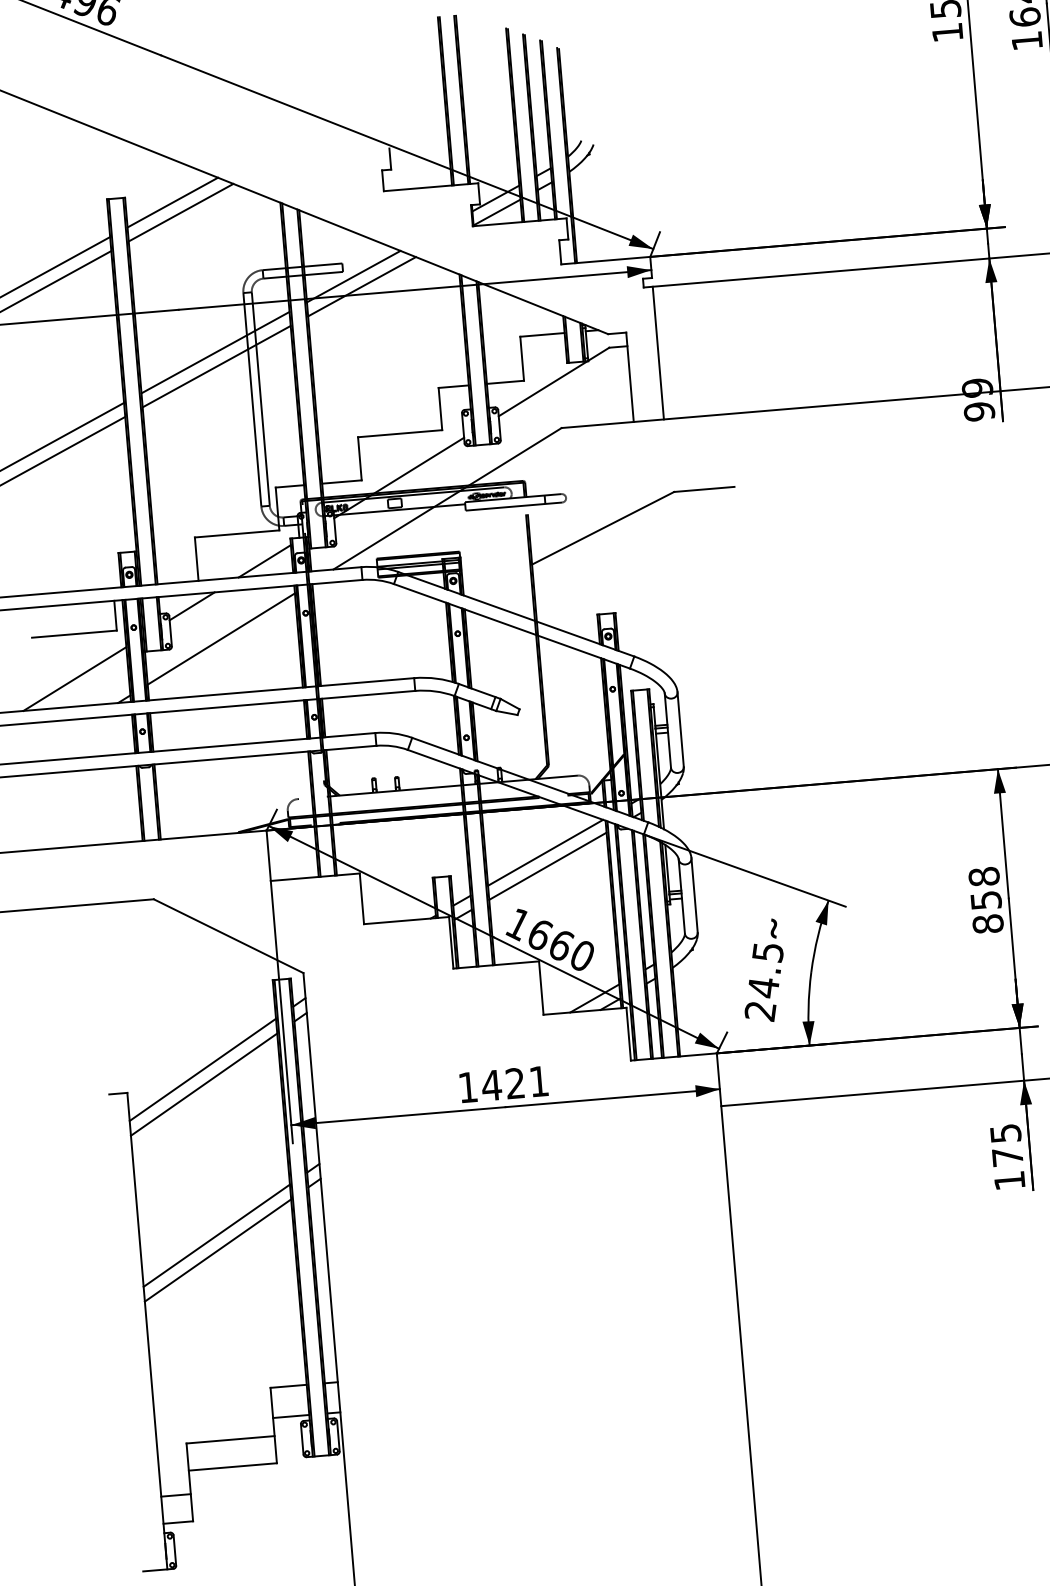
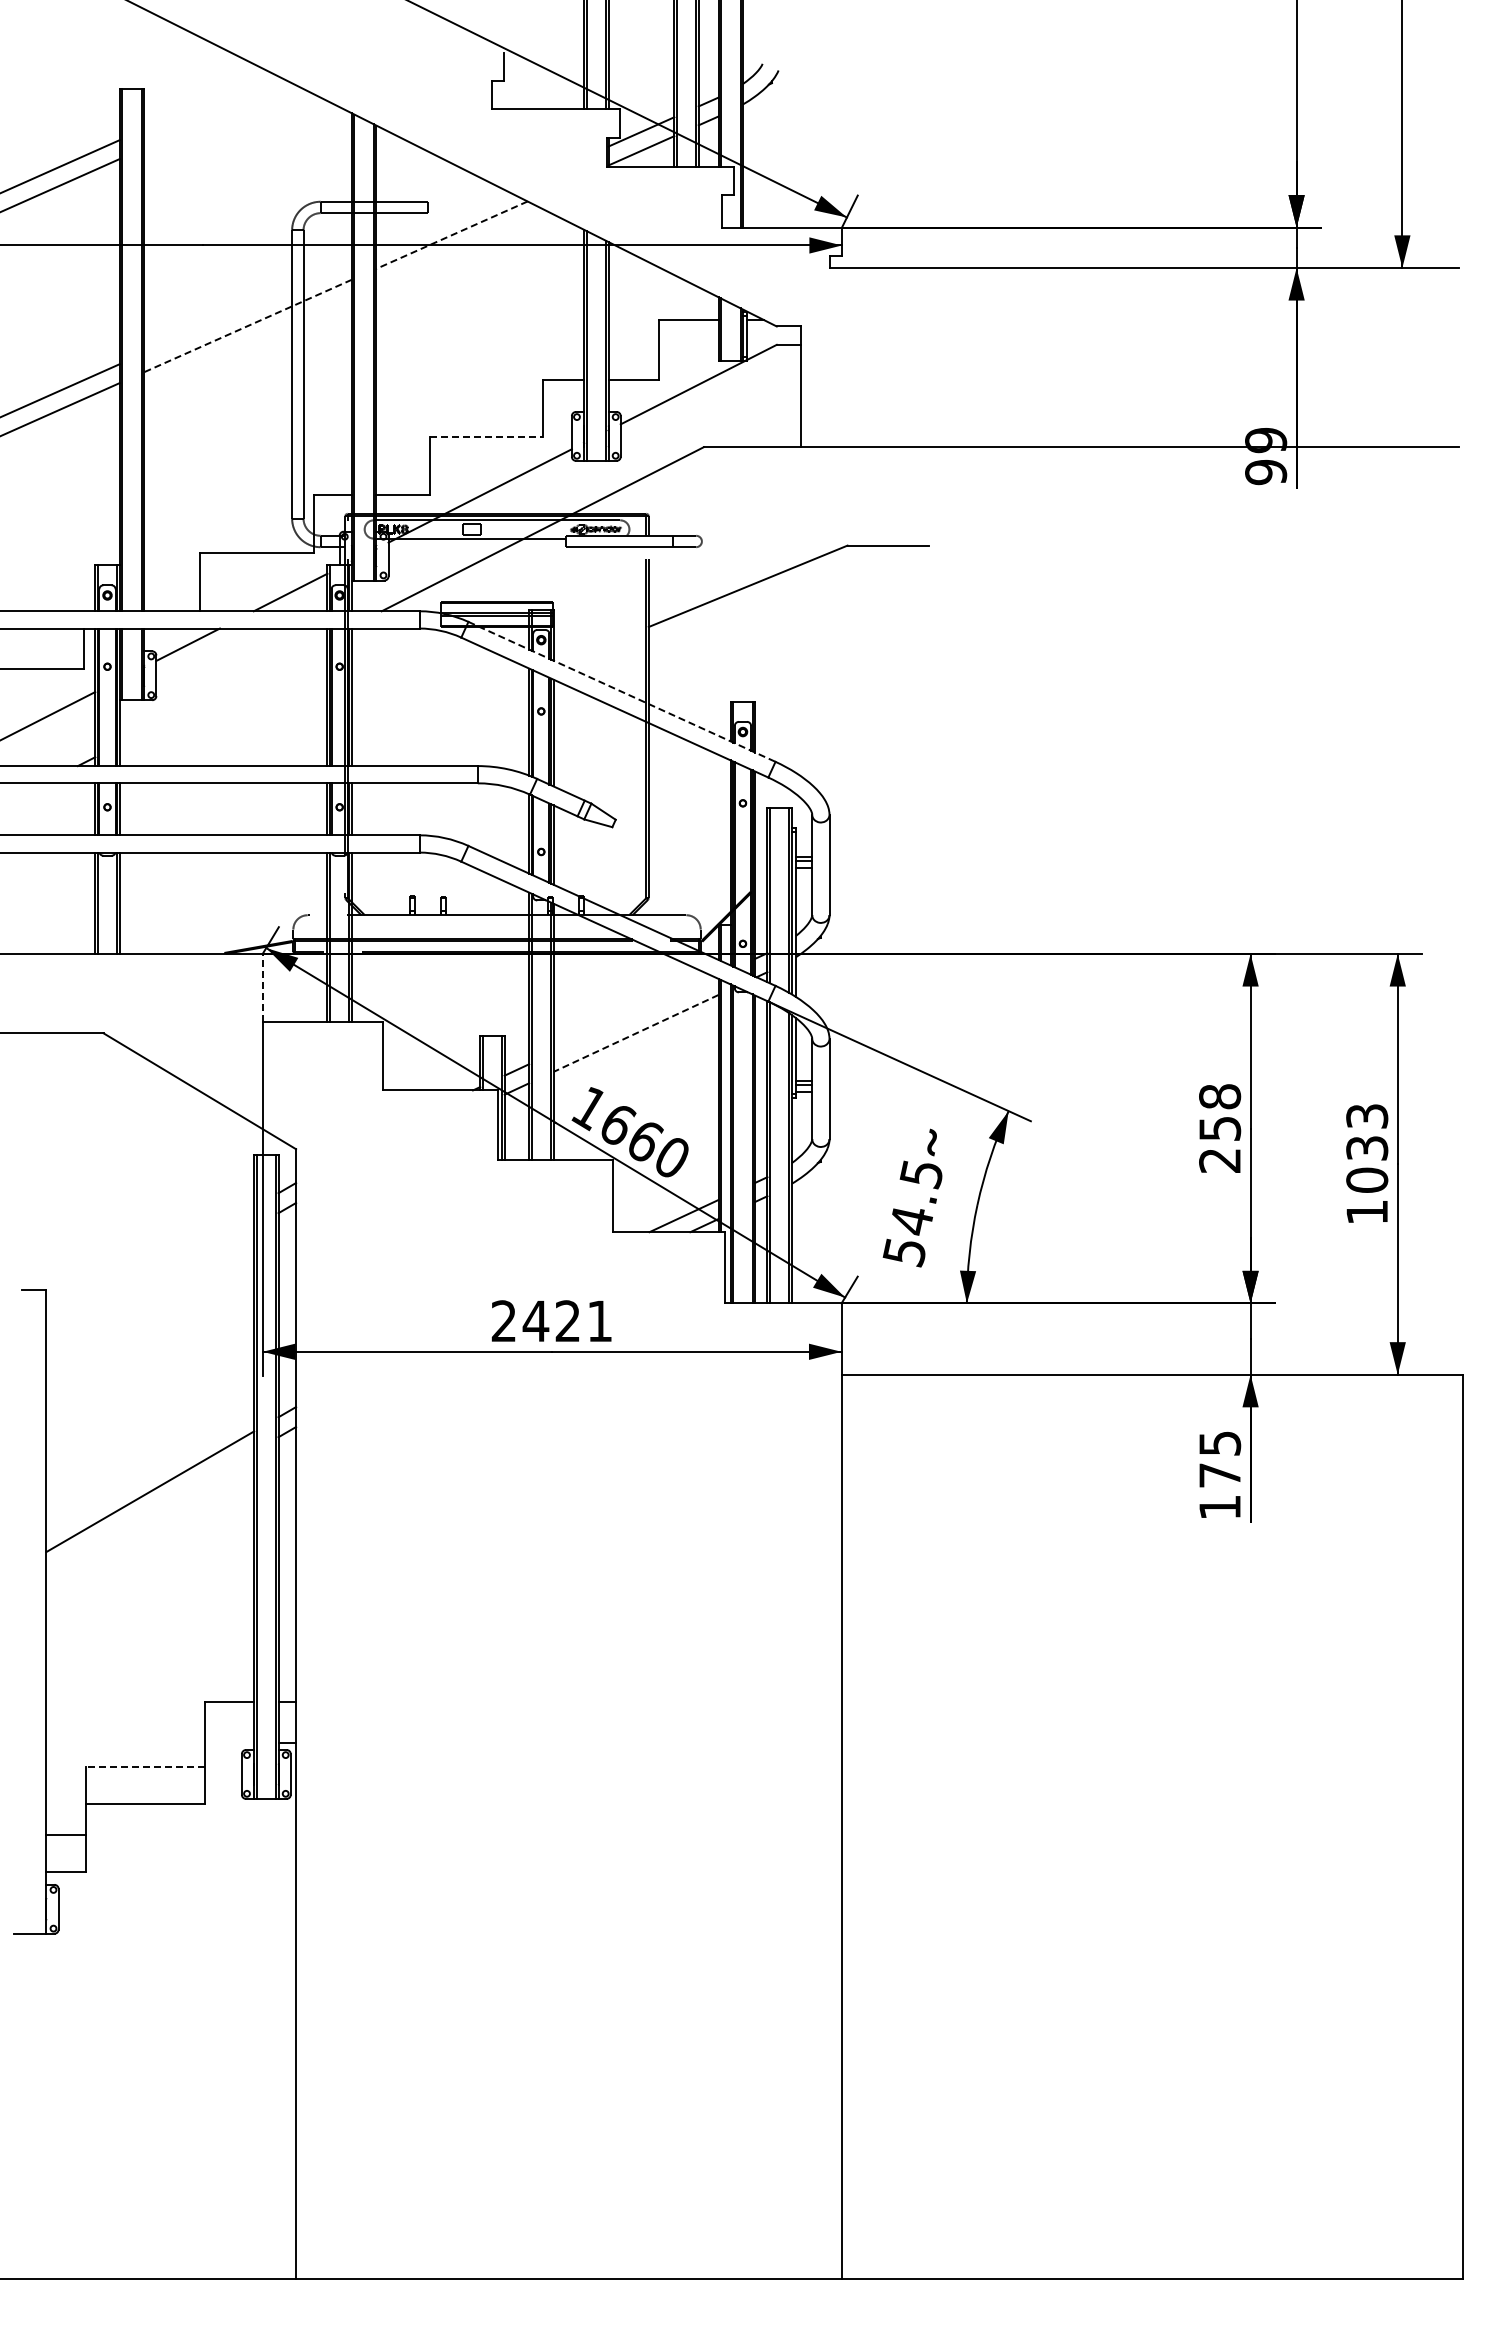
line: (172, 202) -> (207, 100), removed
line: (181, 212) -> (217, 115), removed
line: (353, 276) -> (441, 220), removed
line: (362, 286) -> (452, 235), solid -> dashed
line: (215, 352) -> (247, 306), removed
line: (658, 353) -> (841, 357), removed
line: (217, 366) -> (248, 325), solid -> dashed
line: (400, 433) -> (486, 436), solid -> dashed
line: (516, 613) -> (622, 691), solid -> dashed
line: (221, 638) -> (223, 691), removed
line: (545, 852) -> (634, 1014), removed
line: (268, 855) -> (262, 987), solid -> dashed
line: (547, 866) -> (635, 1033), solid -> dashed
text: (988, 923) -> (1220, 1160), 858 -> 258
text: (760, 1011) -> (904, 1252), 24.5 -> 54.5
line: (203, 1069) -> (150, 1267), removed
line: (204, 1084) -> (150, 1287), removed
text: (467, 1086) -> (503, 1320), 1421 -> 2421
line: (218, 1250) -> (150, 1511), removed
line: (291, 1416) -> (229, 1742), removed
line: (230, 1440) -> (145, 1767), solid -> dashed

